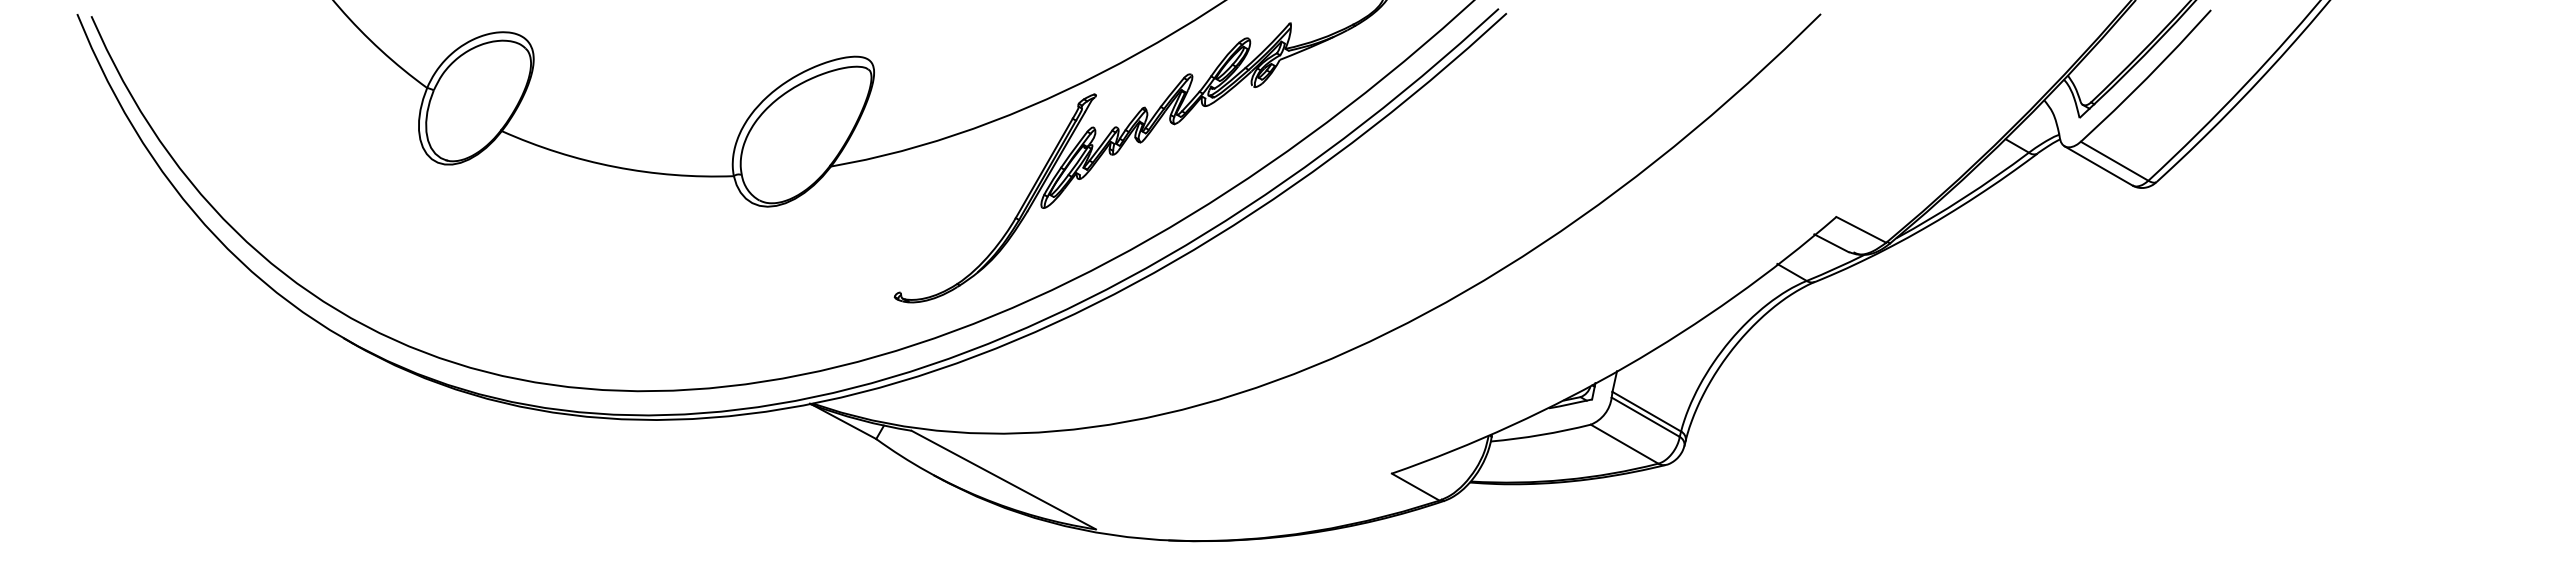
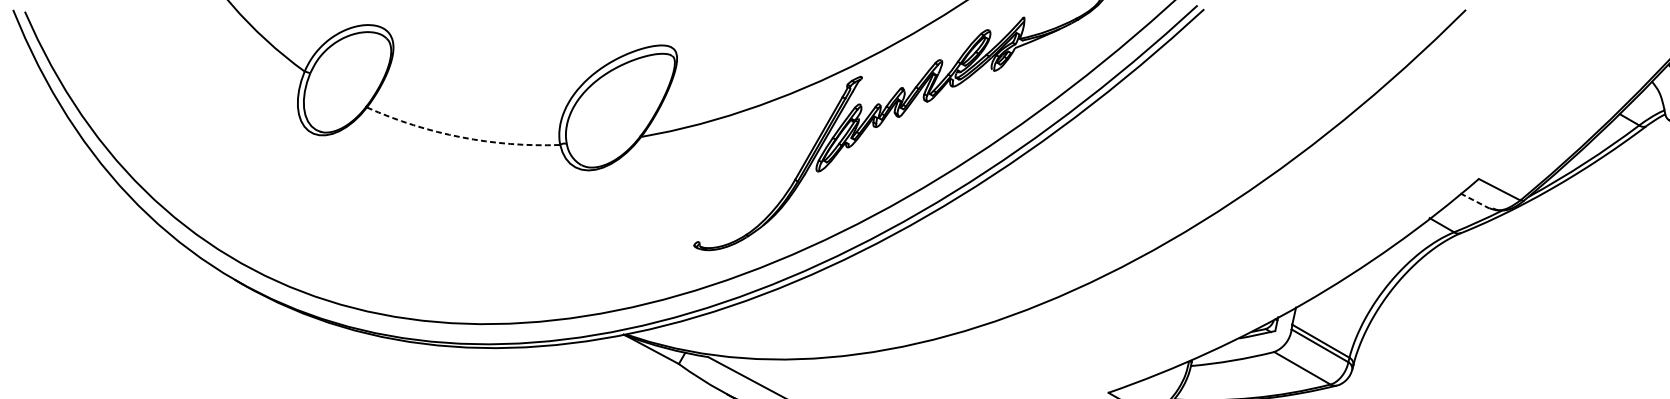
arc: (615, 166) -> (461, 136), solid -> dashed
line: (1832, 243) -> (1475, 201), solid -> dashed

